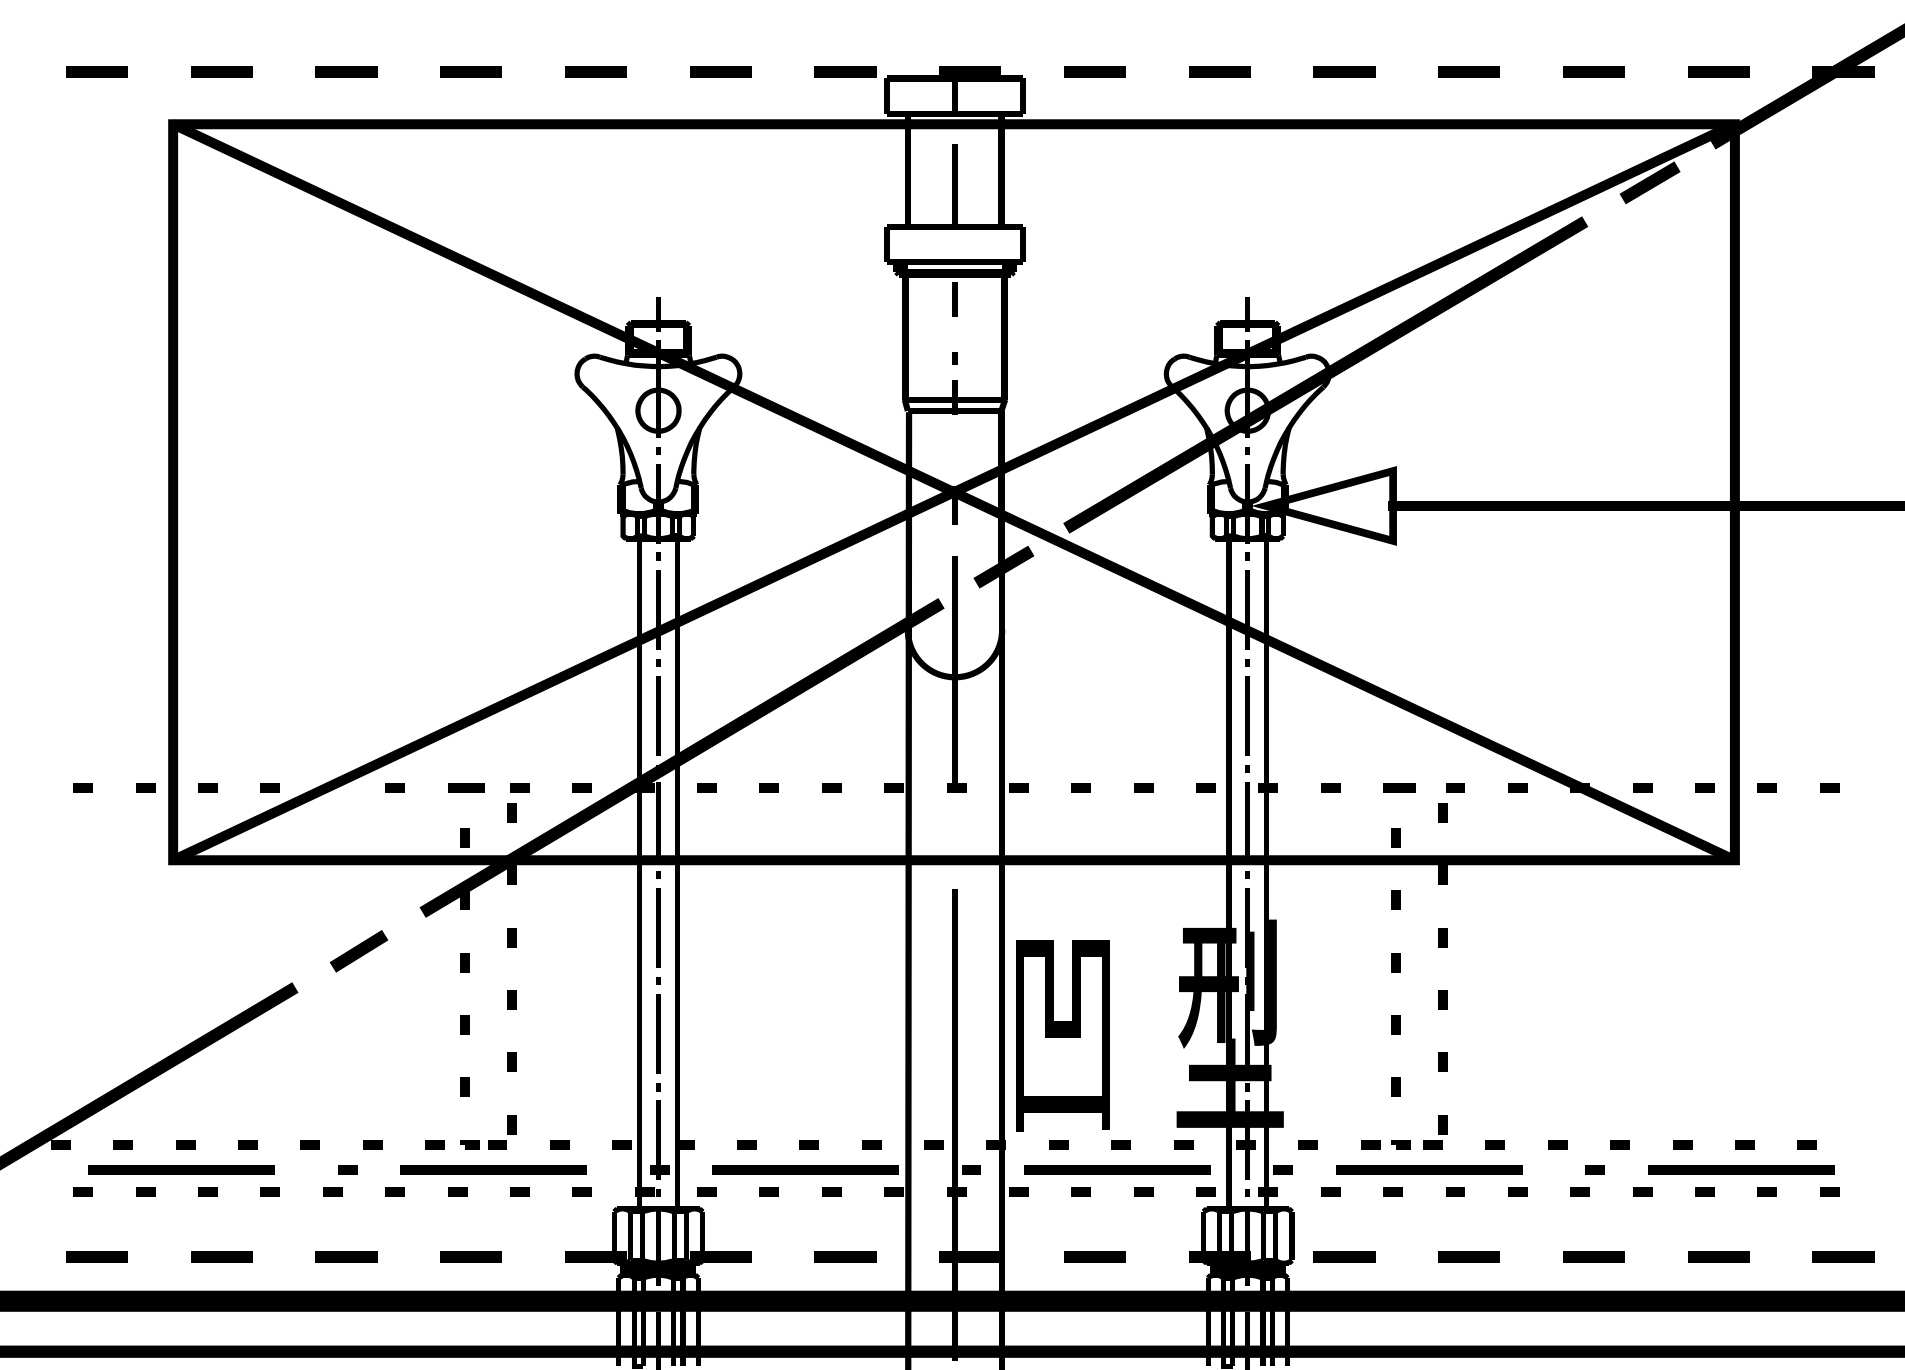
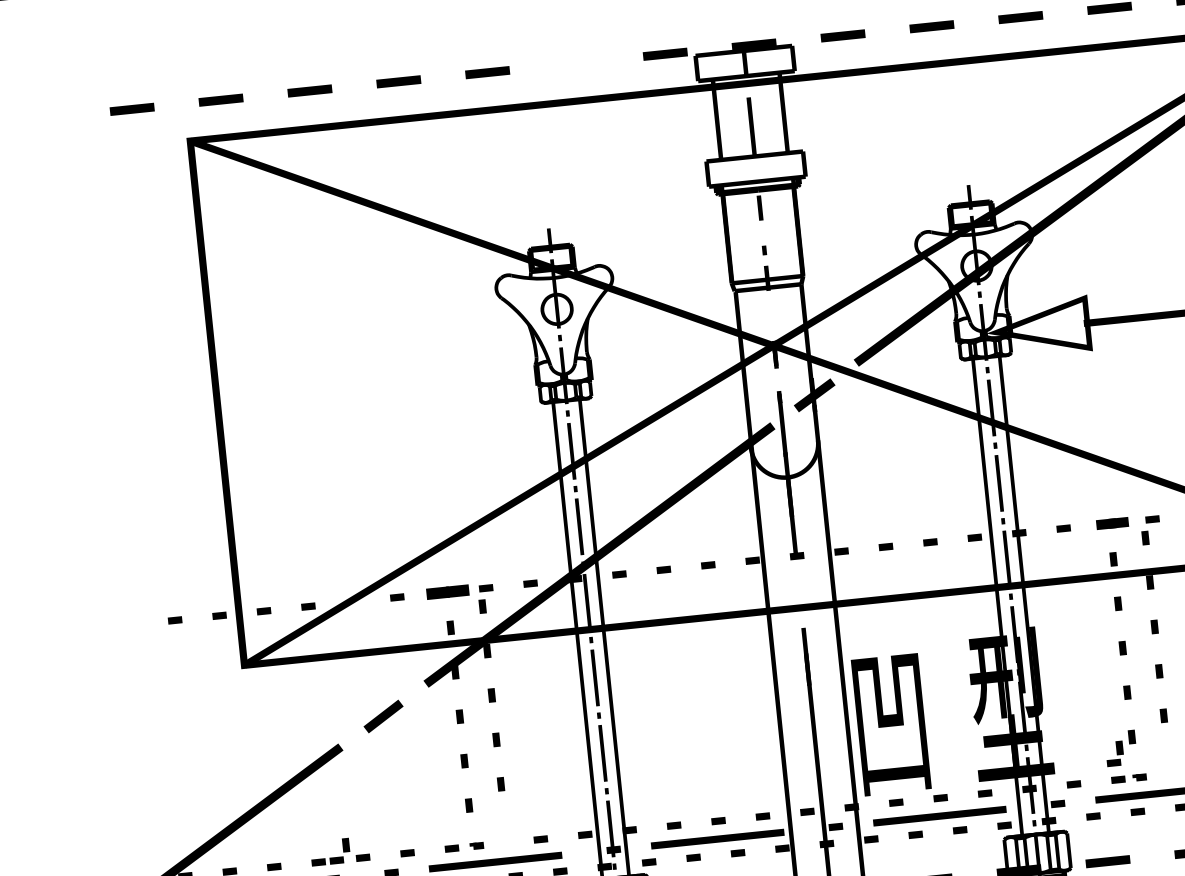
line: (720, 71) -> (576, 63), removed
part: (466, 787) -> (448, 591), size x1.6
part: (1399, 787) -> (1112, 523), size x1.4
part: (502, 1132) -> (339, 851), moved
part: (1435, 1132) -> (1114, 754), moved

